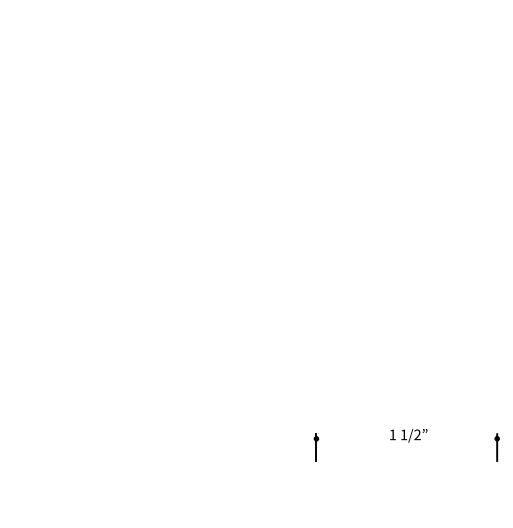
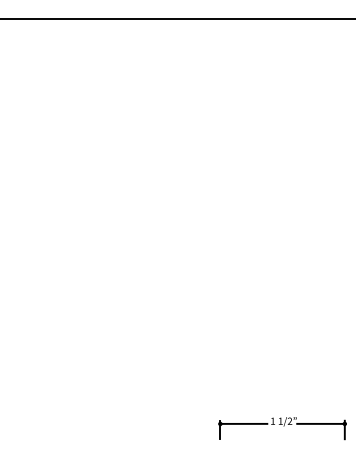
line: (350, 438) -> (243, 423), added
line: (461, 438) -> (320, 423), added

